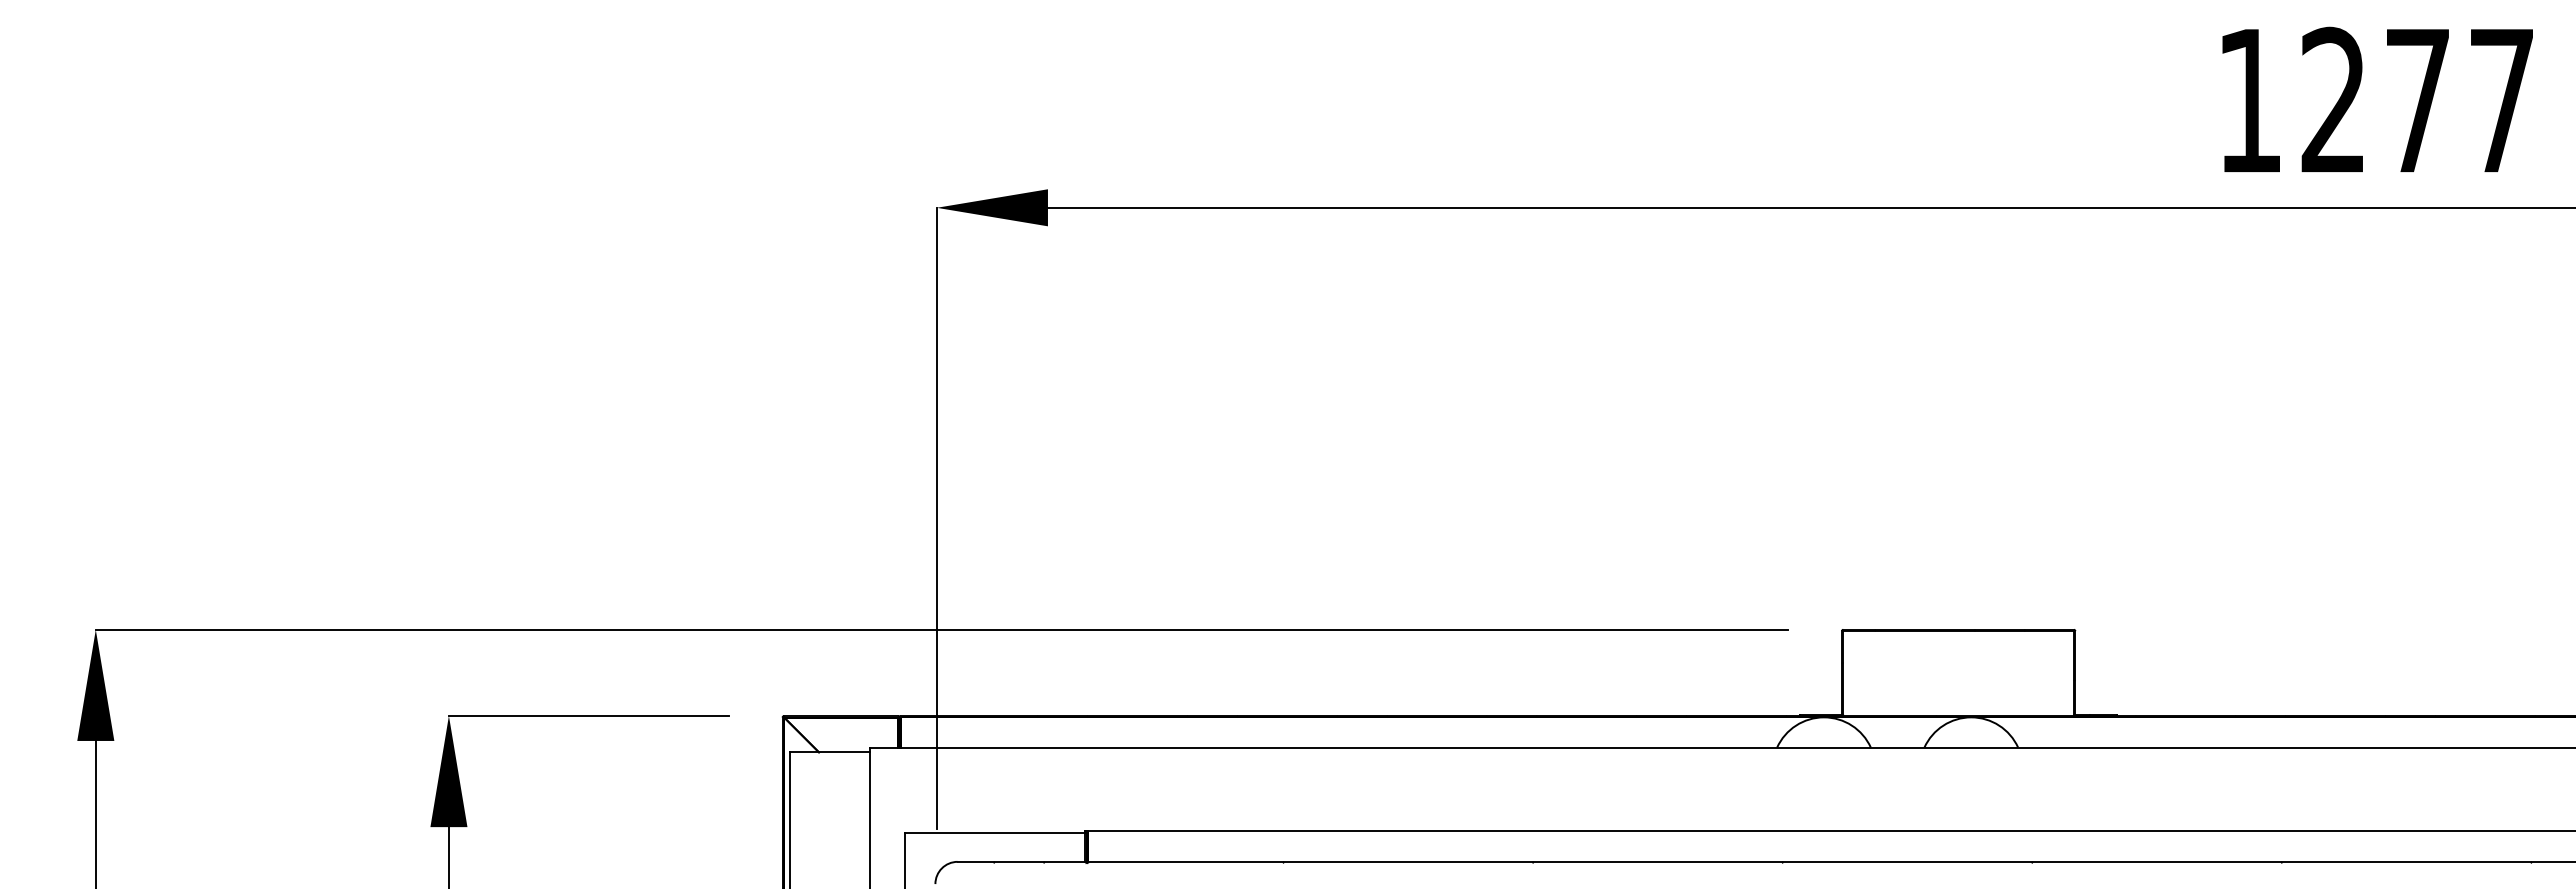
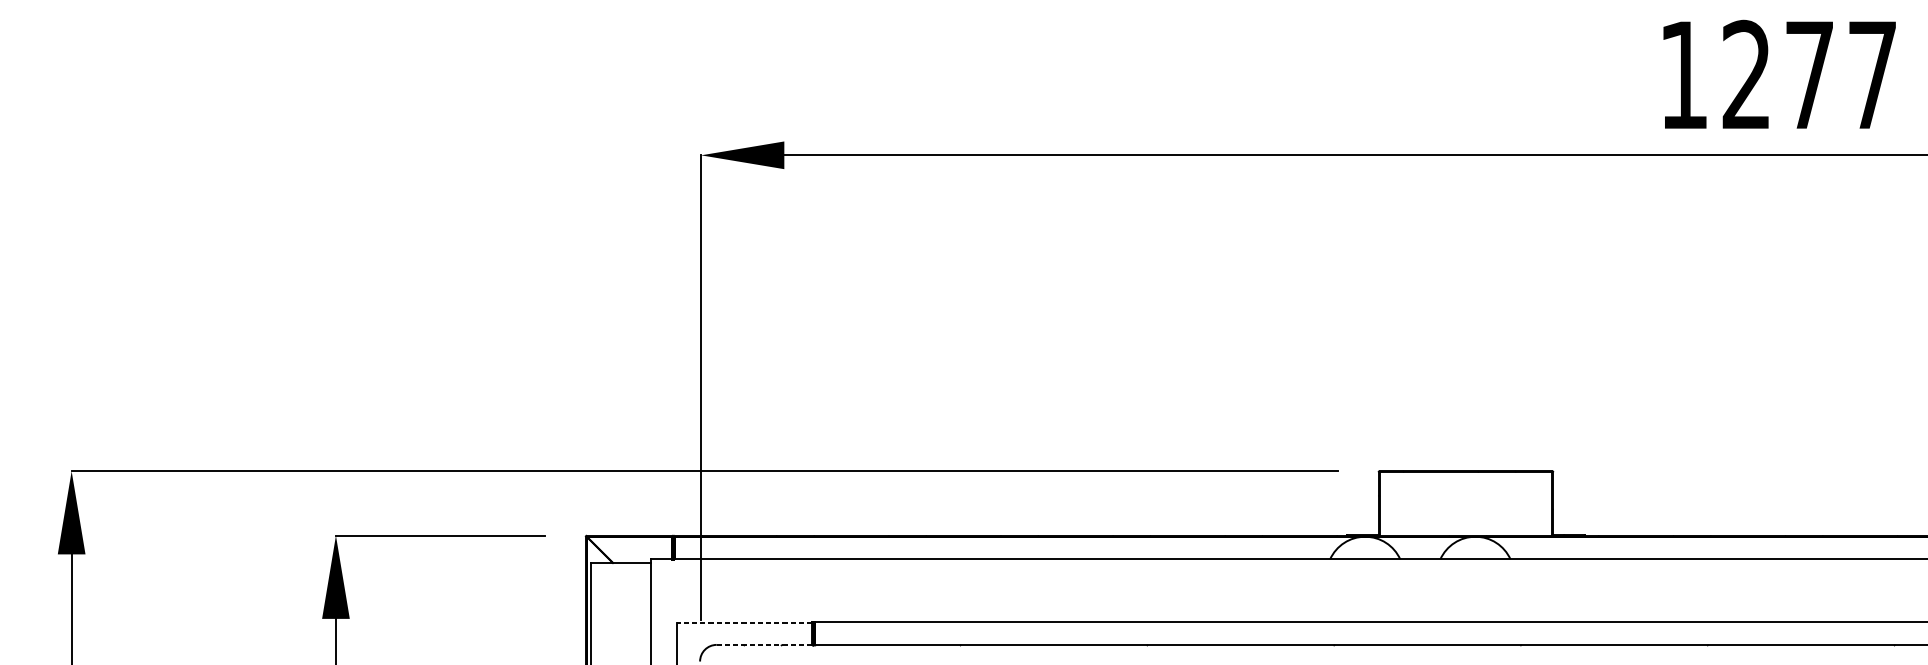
line: (994, 832) -> (744, 622), solid -> dashed
line: (1021, 861) -> (764, 644), solid -> dashed

